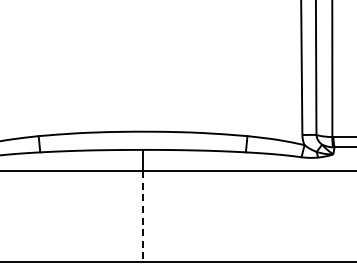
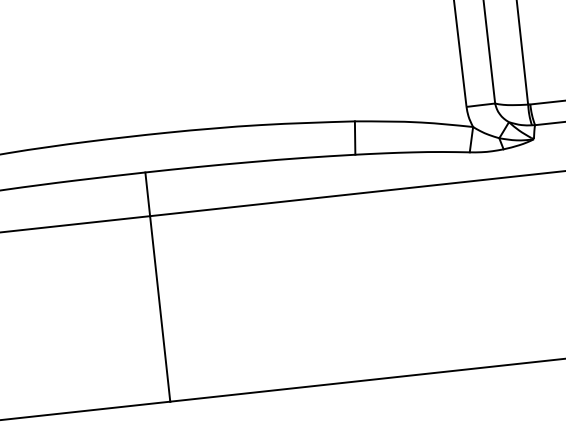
line: (143, 216) -> (160, 308), dashed -> solid

